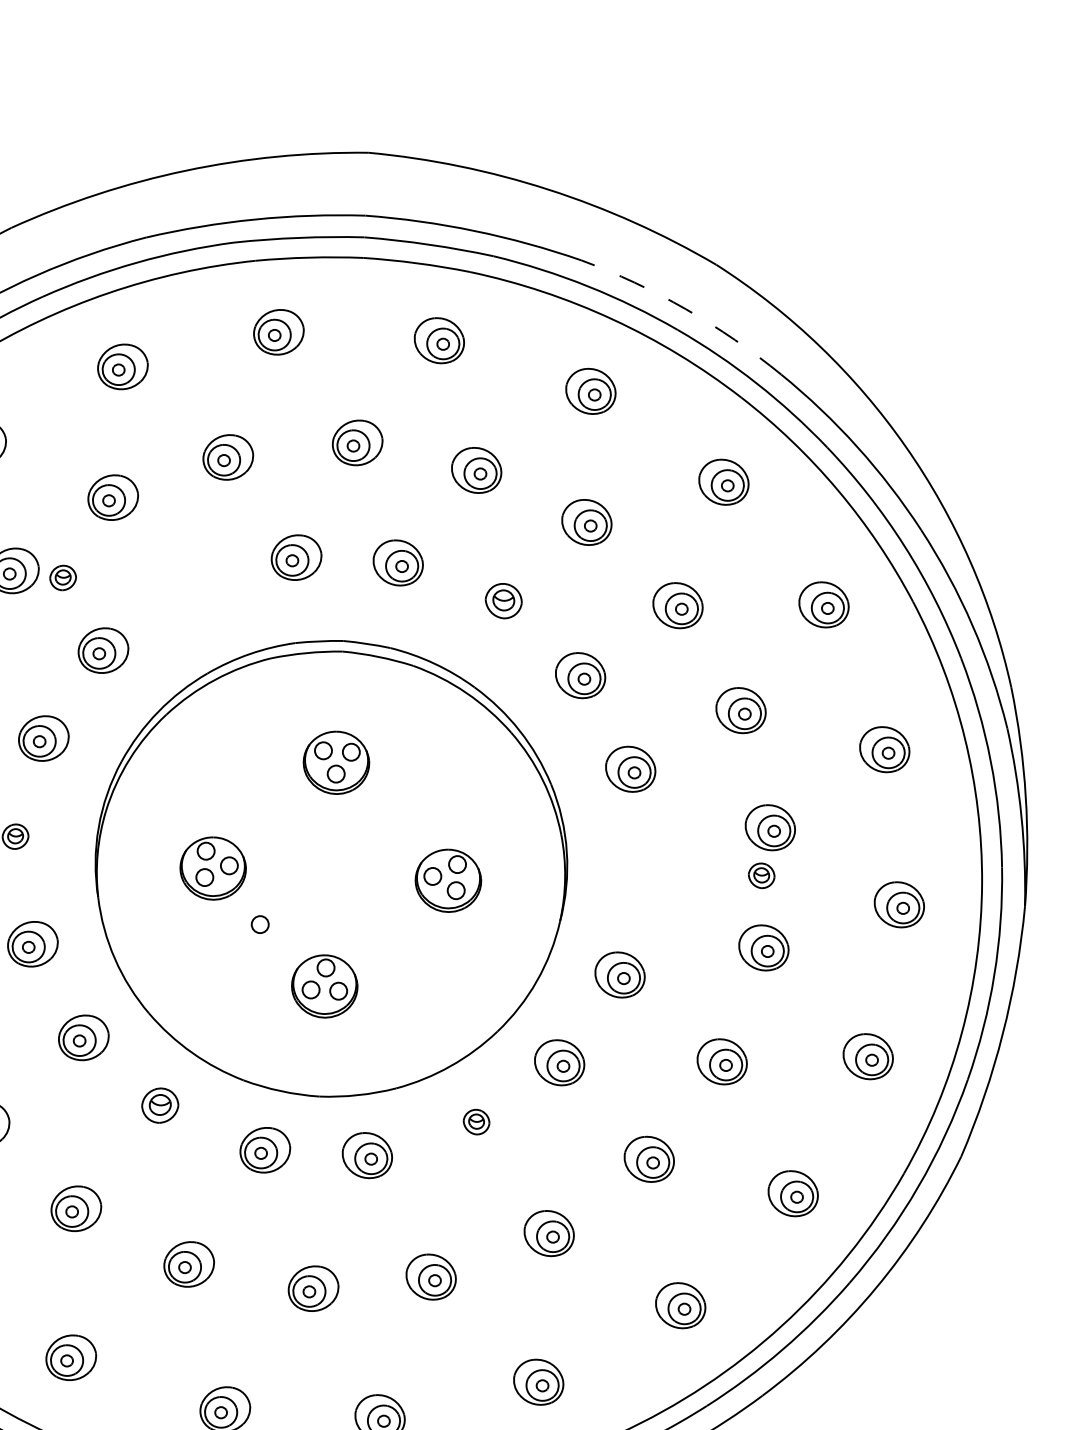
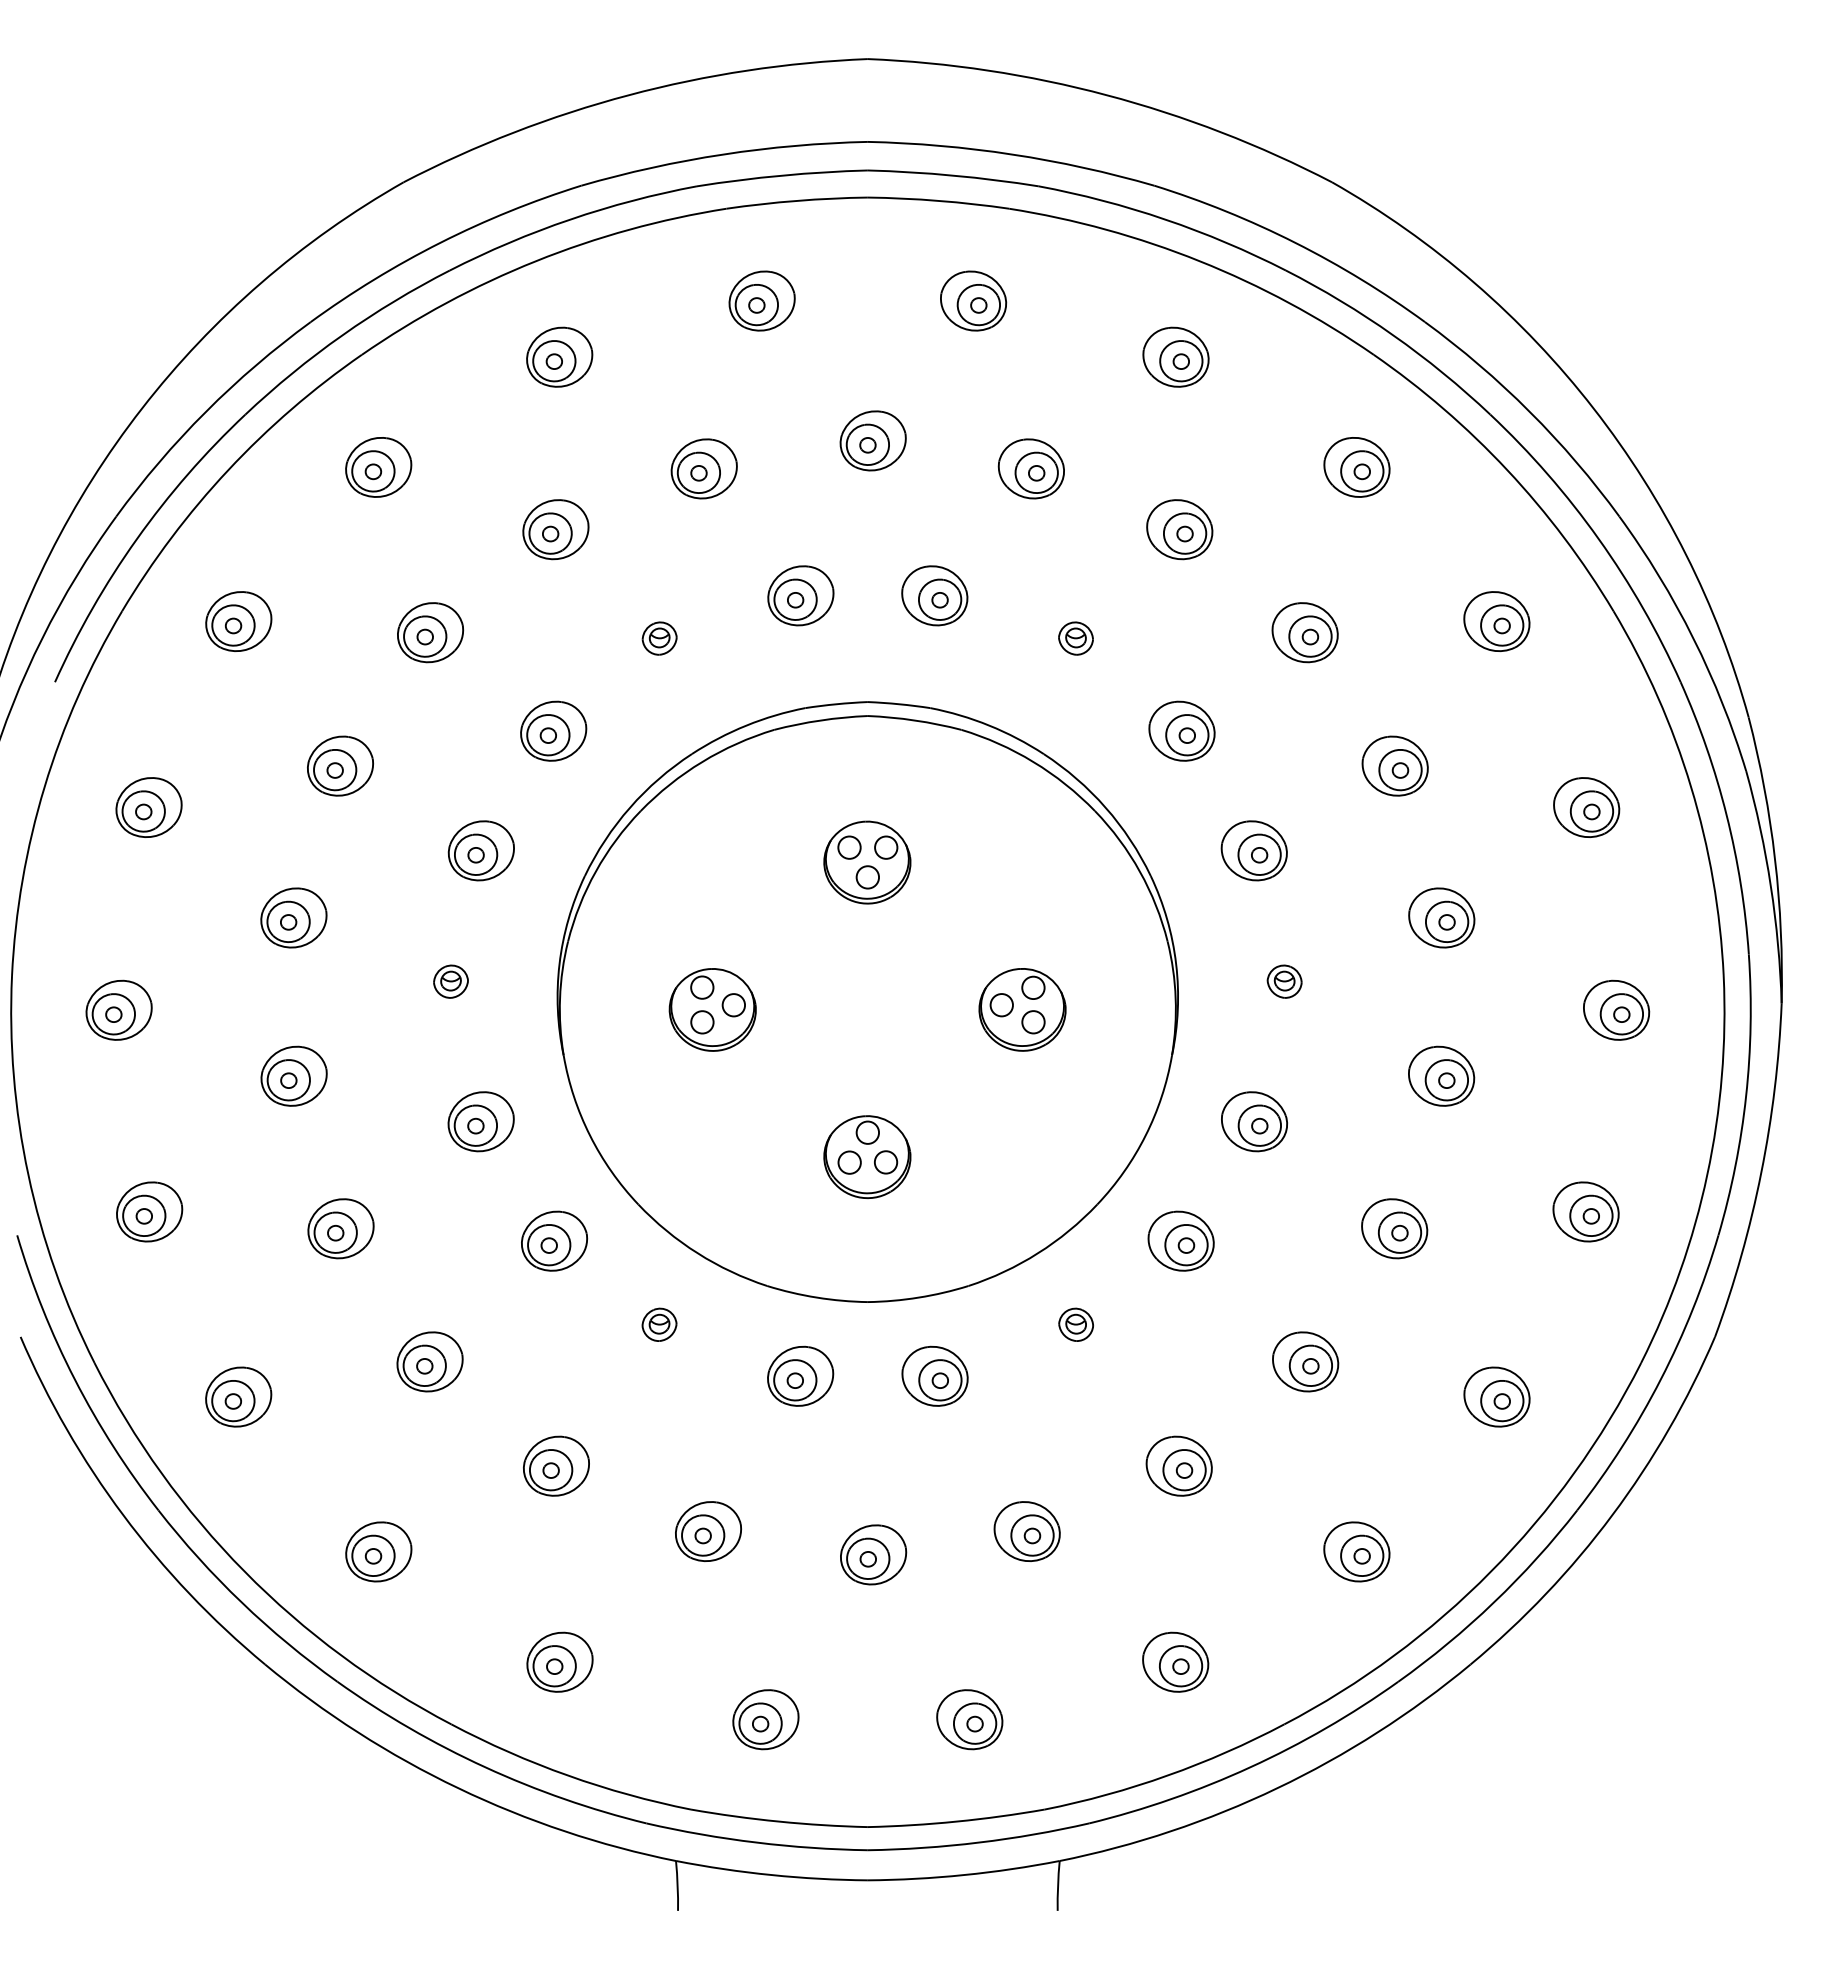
arc: (686, 309) -> (1295, 242), dashed -> solid
part: (63, 577) -> (659, 638), moved
part: (503, 600) -> (1075, 638), size x0.71
part: (761, 875) -> (1284, 981), moved
circle: (260, 924) -> (778, 1080), removed
part: (160, 1105) -> (659, 1324), size x0.71

